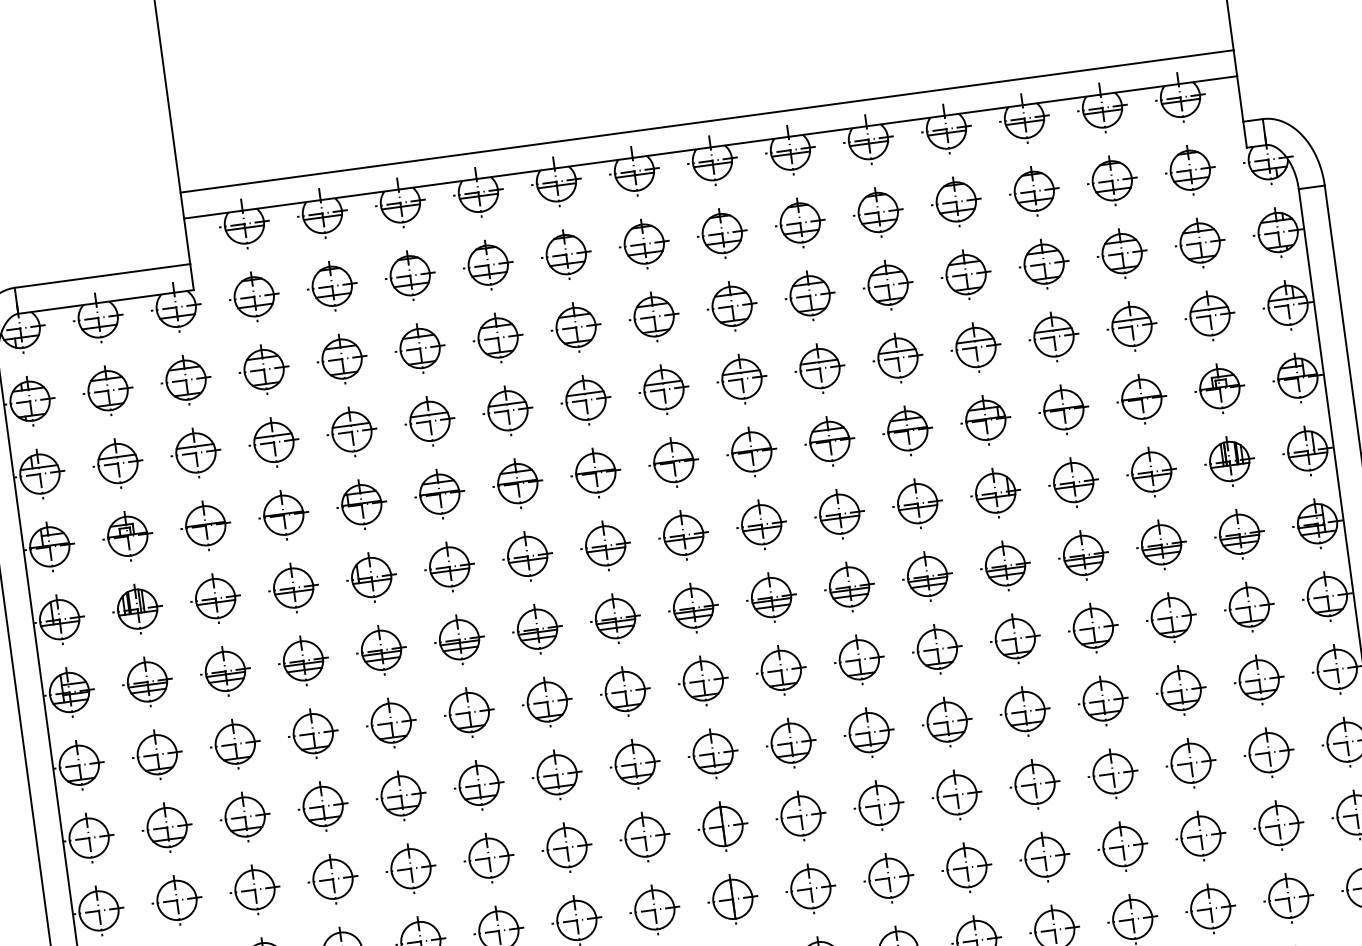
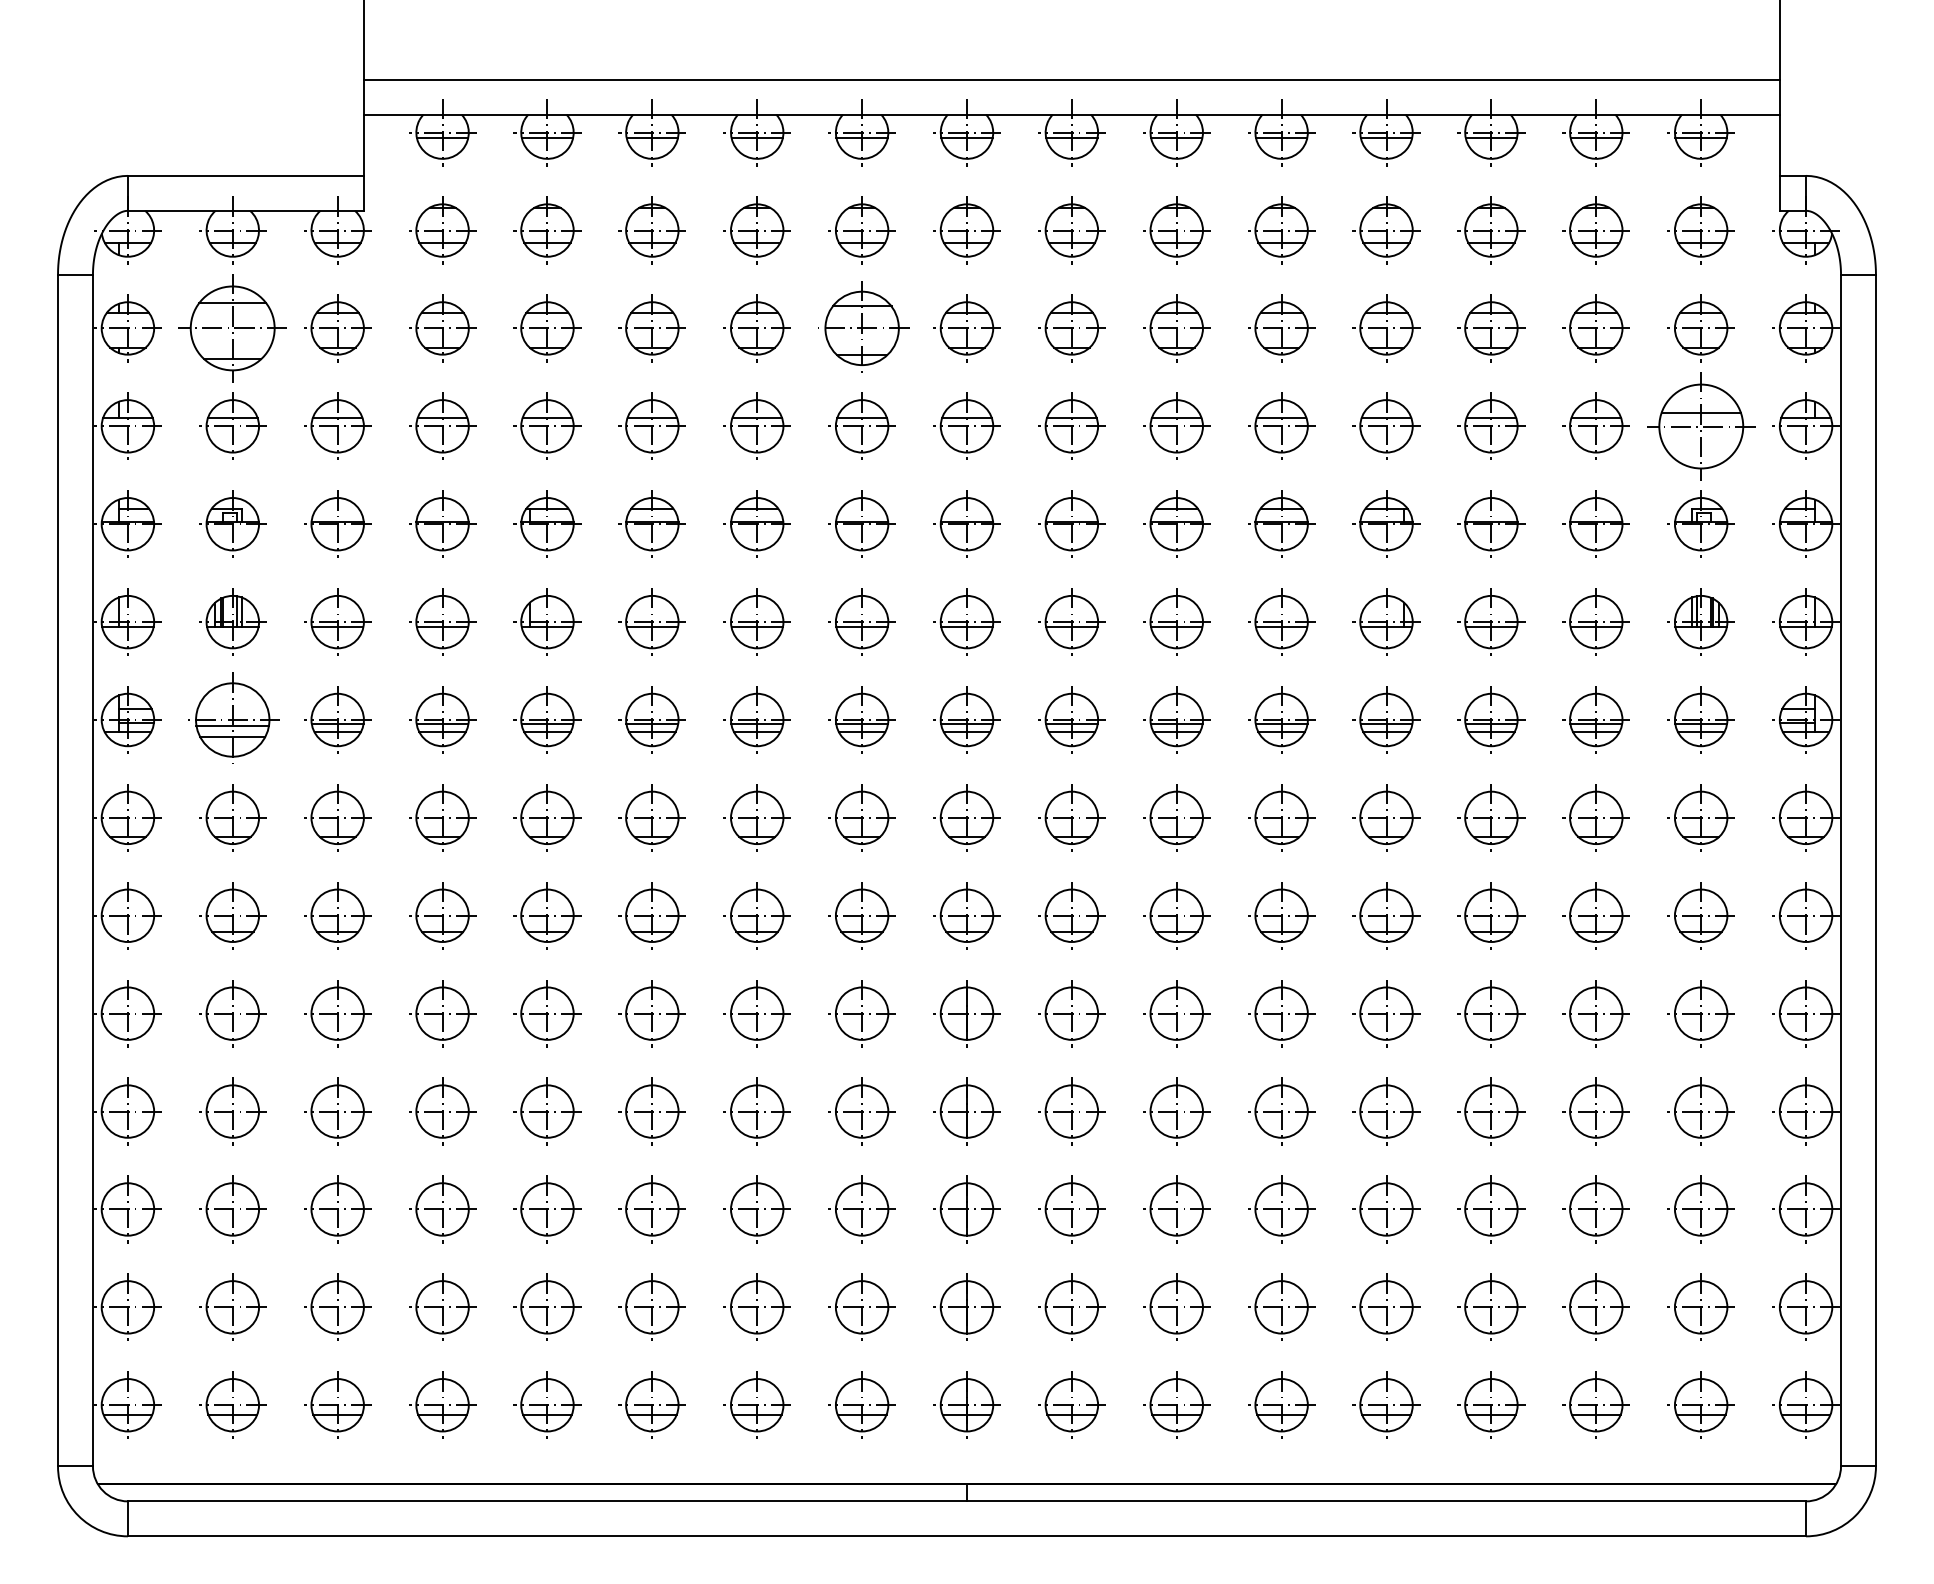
part: (1209, 315) -> (1700, 425), size x1.6
part: (575, 327) -> (861, 328), size x1.4
part: (107, 390) -> (232, 328), size x1.6
part: (147, 681) -> (232, 719), size x1.4

